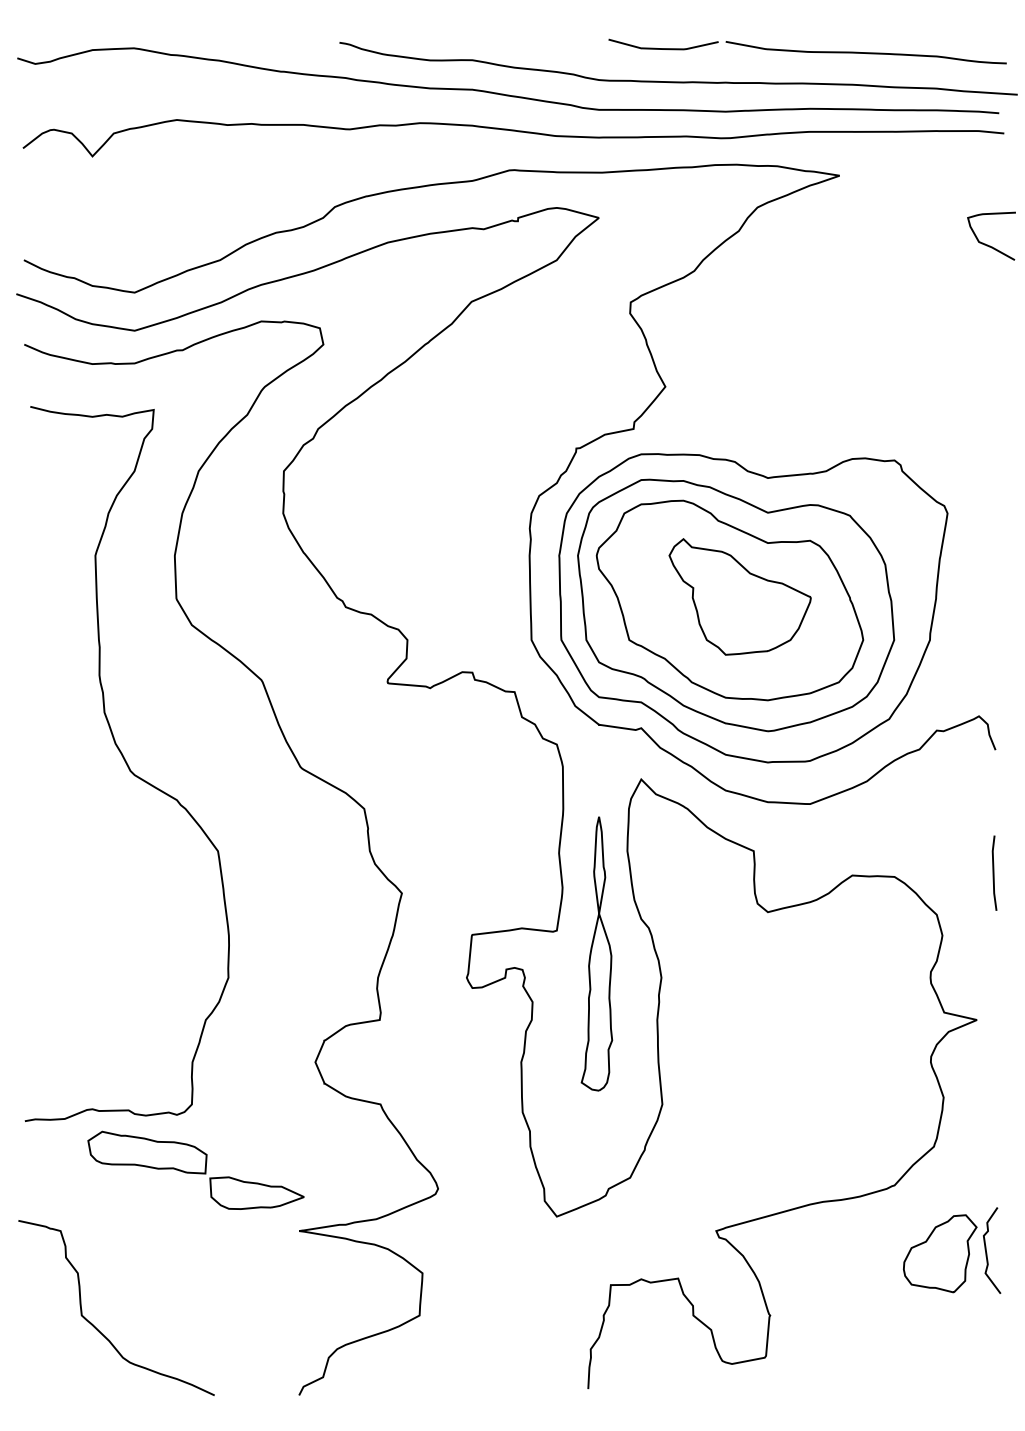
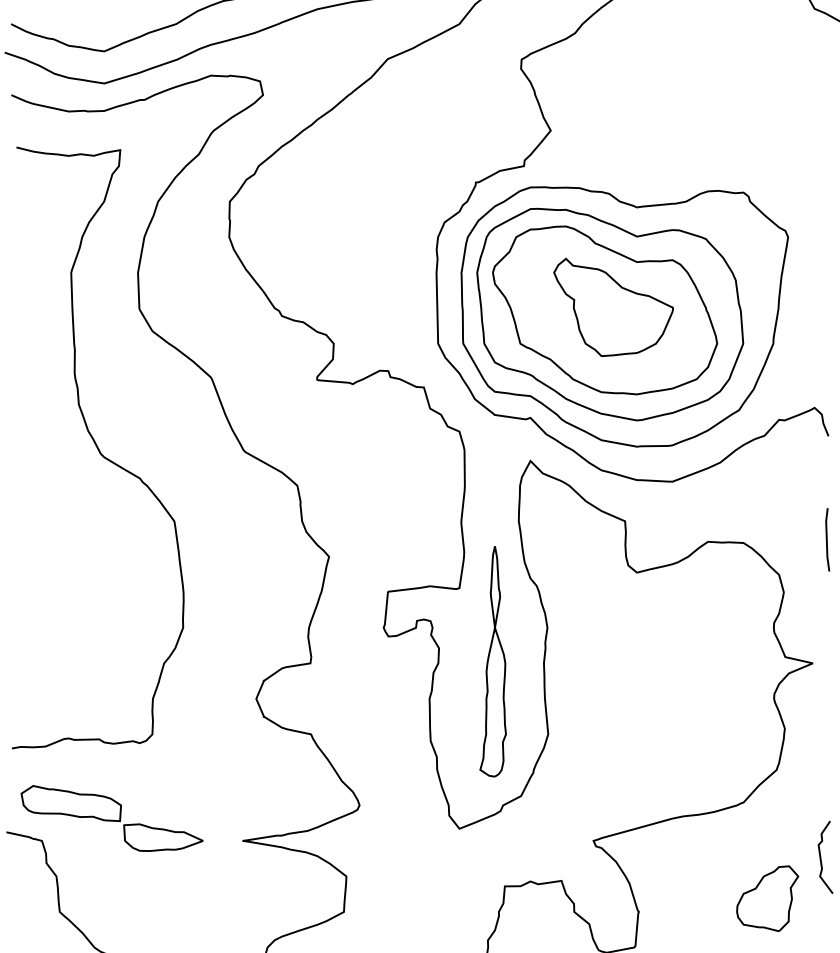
part: (596, 953) -> (492, 661), moved
part: (195, 1169) -> (111, 817), moved
part: (940, 1253) -> (767, 898), moved

